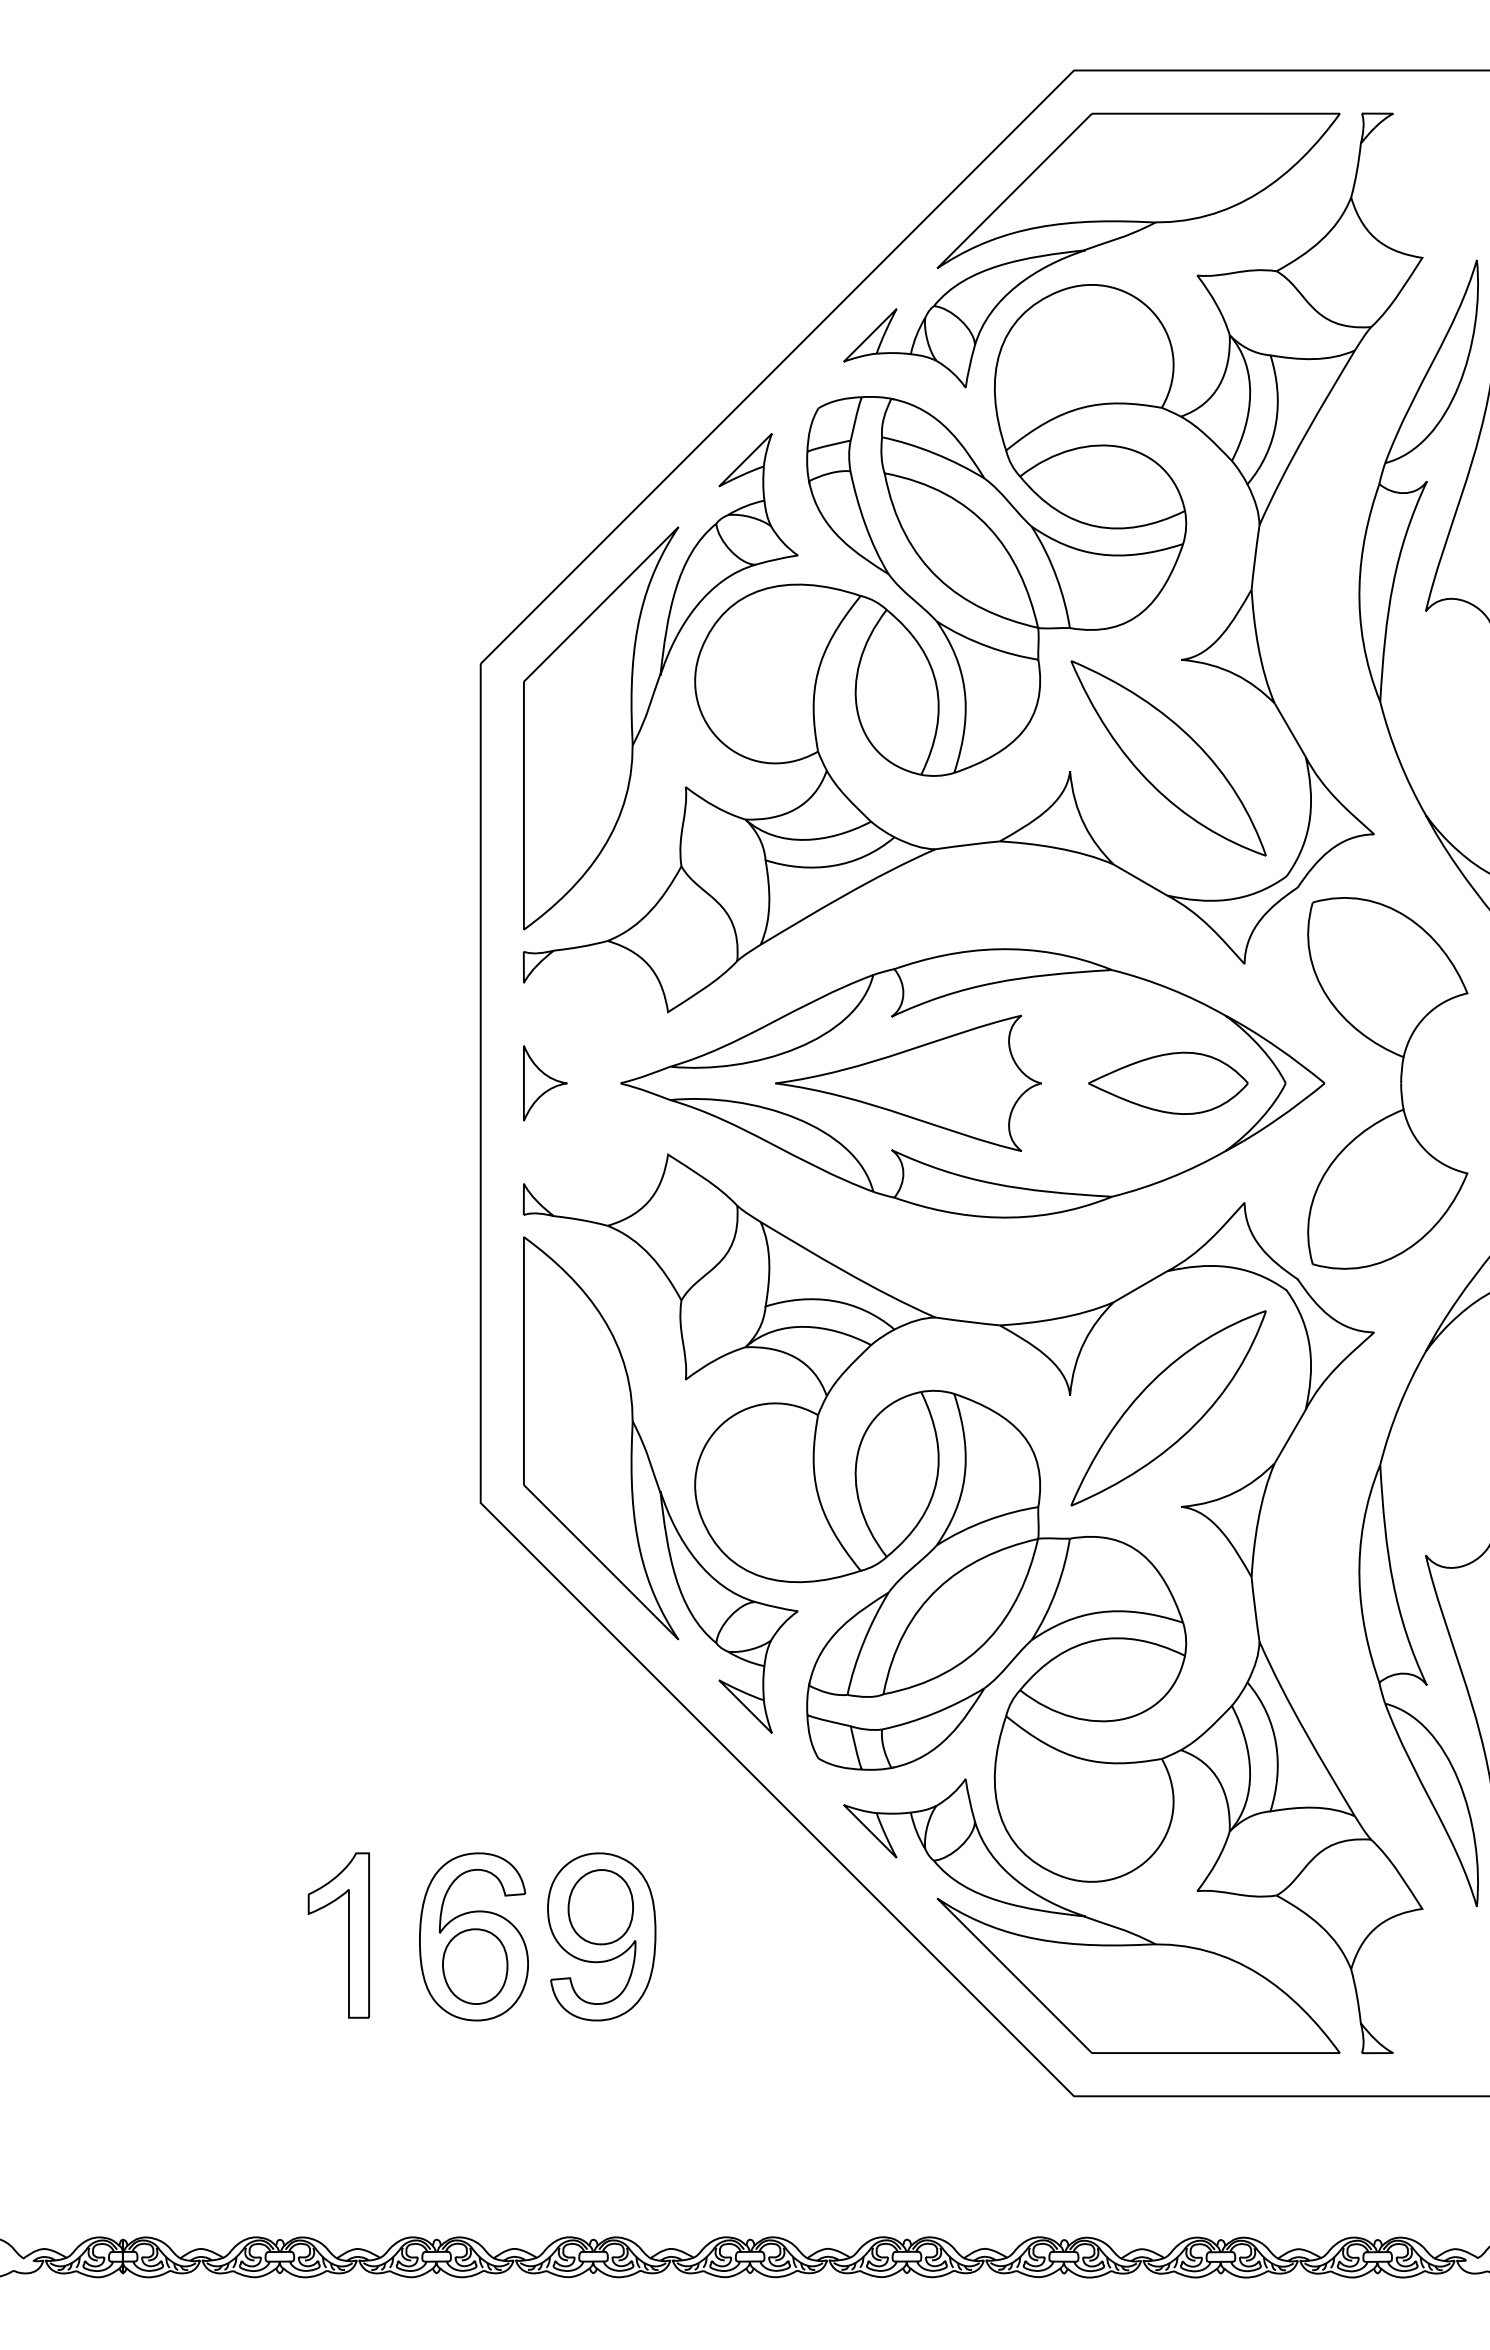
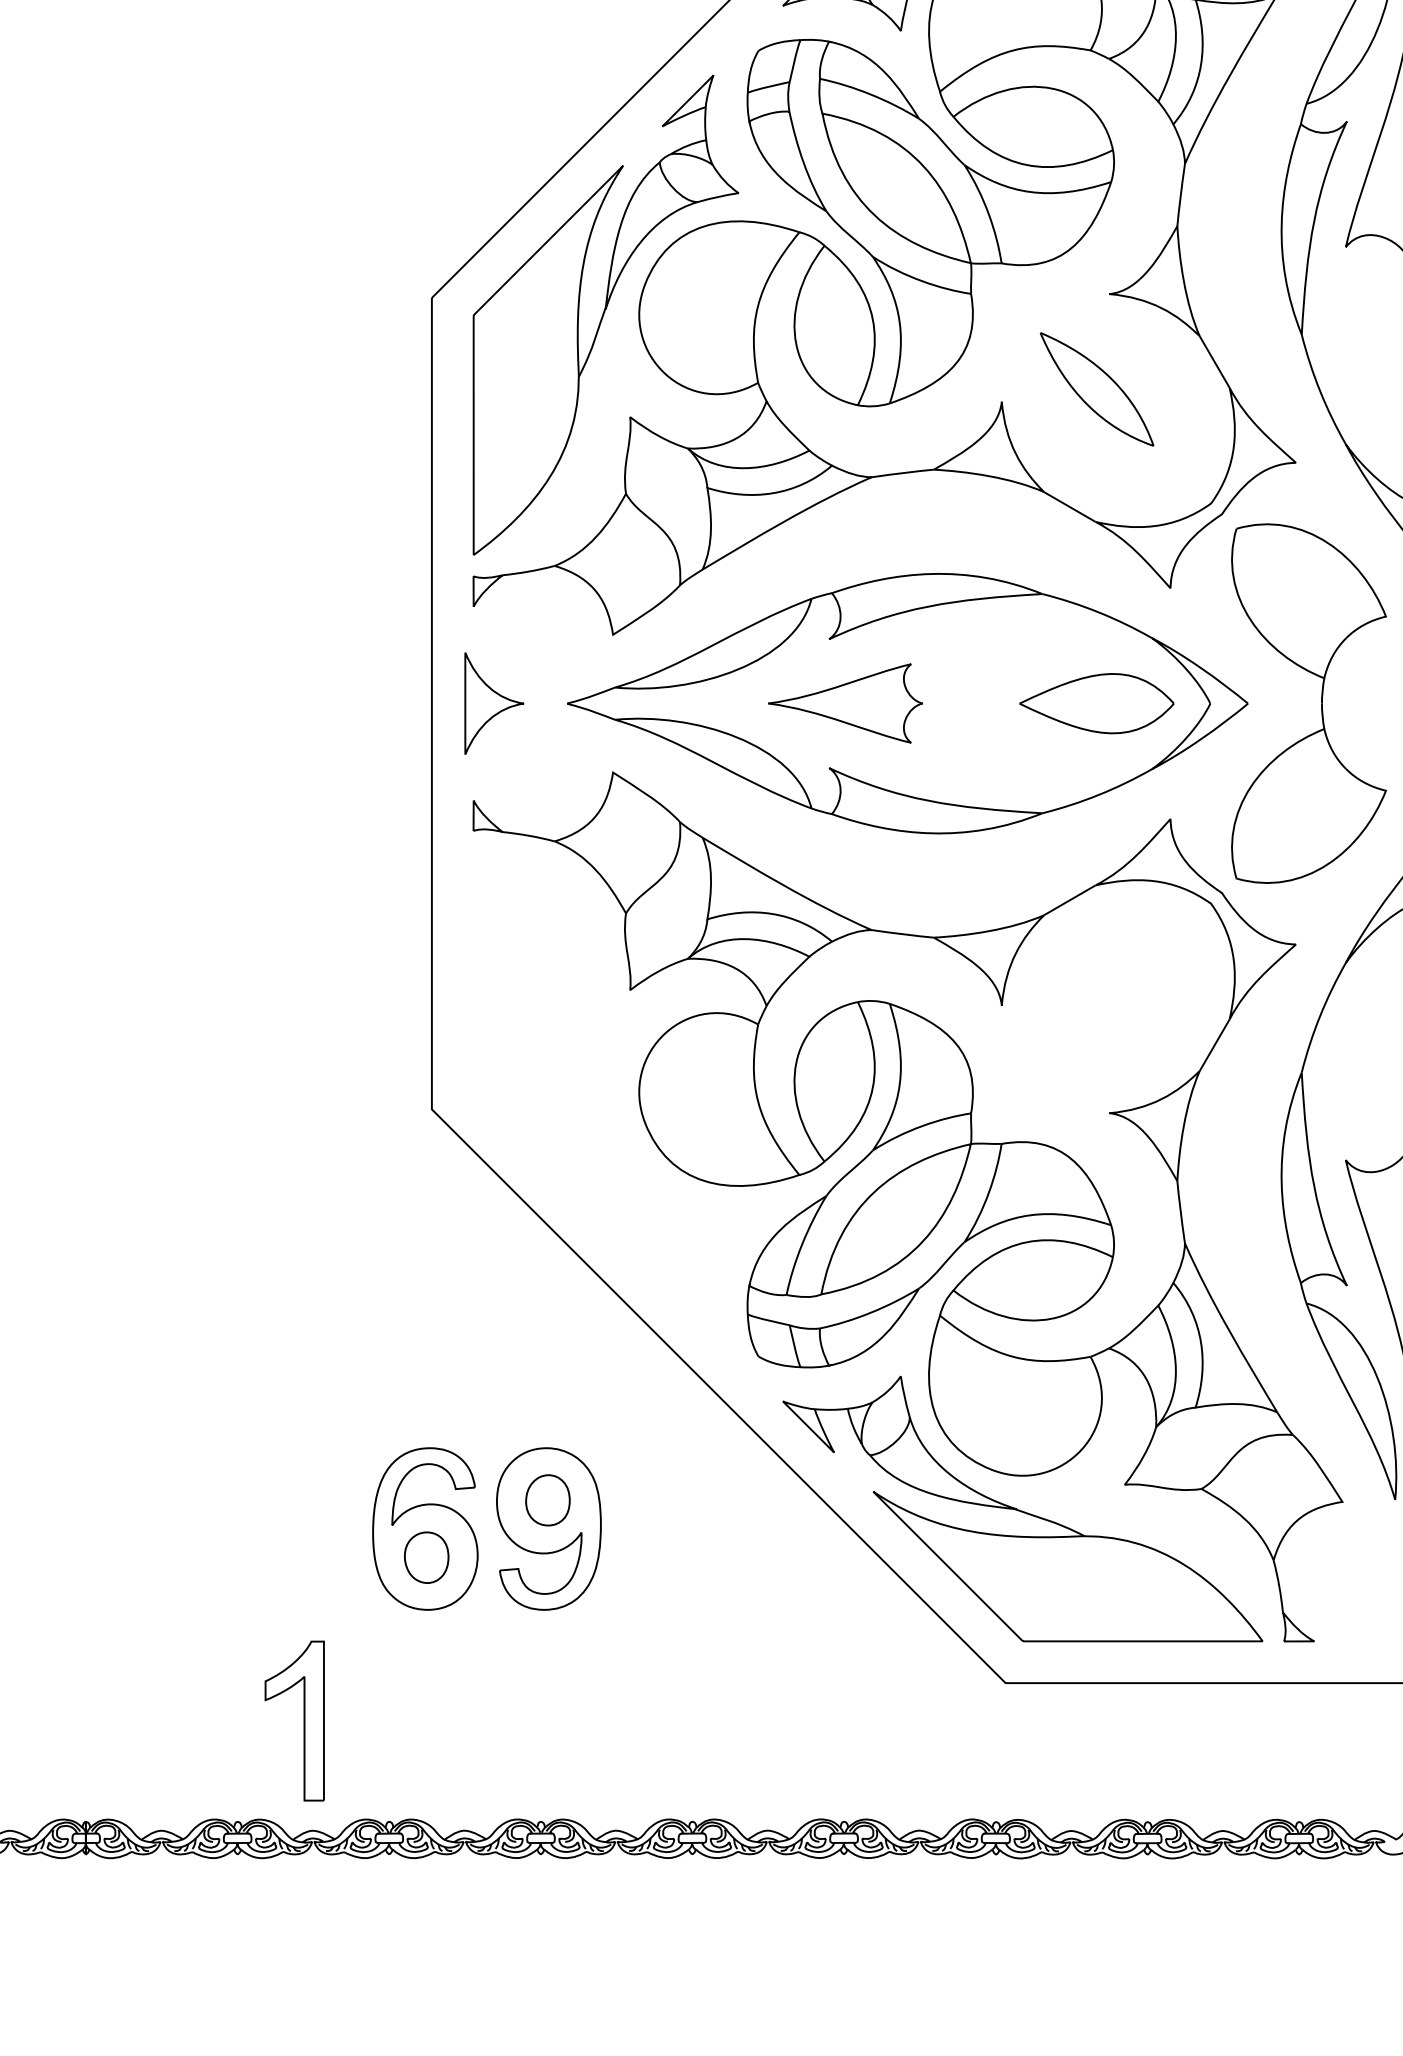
part: (1168, 758) -> (1096, 389), size x0.6
part: (908, 1082) -> (845, 702), size x0.6
part: (545, 1083) -> (494, 703), size x1.4
part: (1168, 1408) -> (1096, 1018), removed
part: (660, 1484) -> (605, 1091), removed
part: (600, 1907) -> (547, 1500), size x0.7
part: (348, 1935) -> (304, 1721), moved
part: (475, 1966) -> (426, 1557), size x0.7

